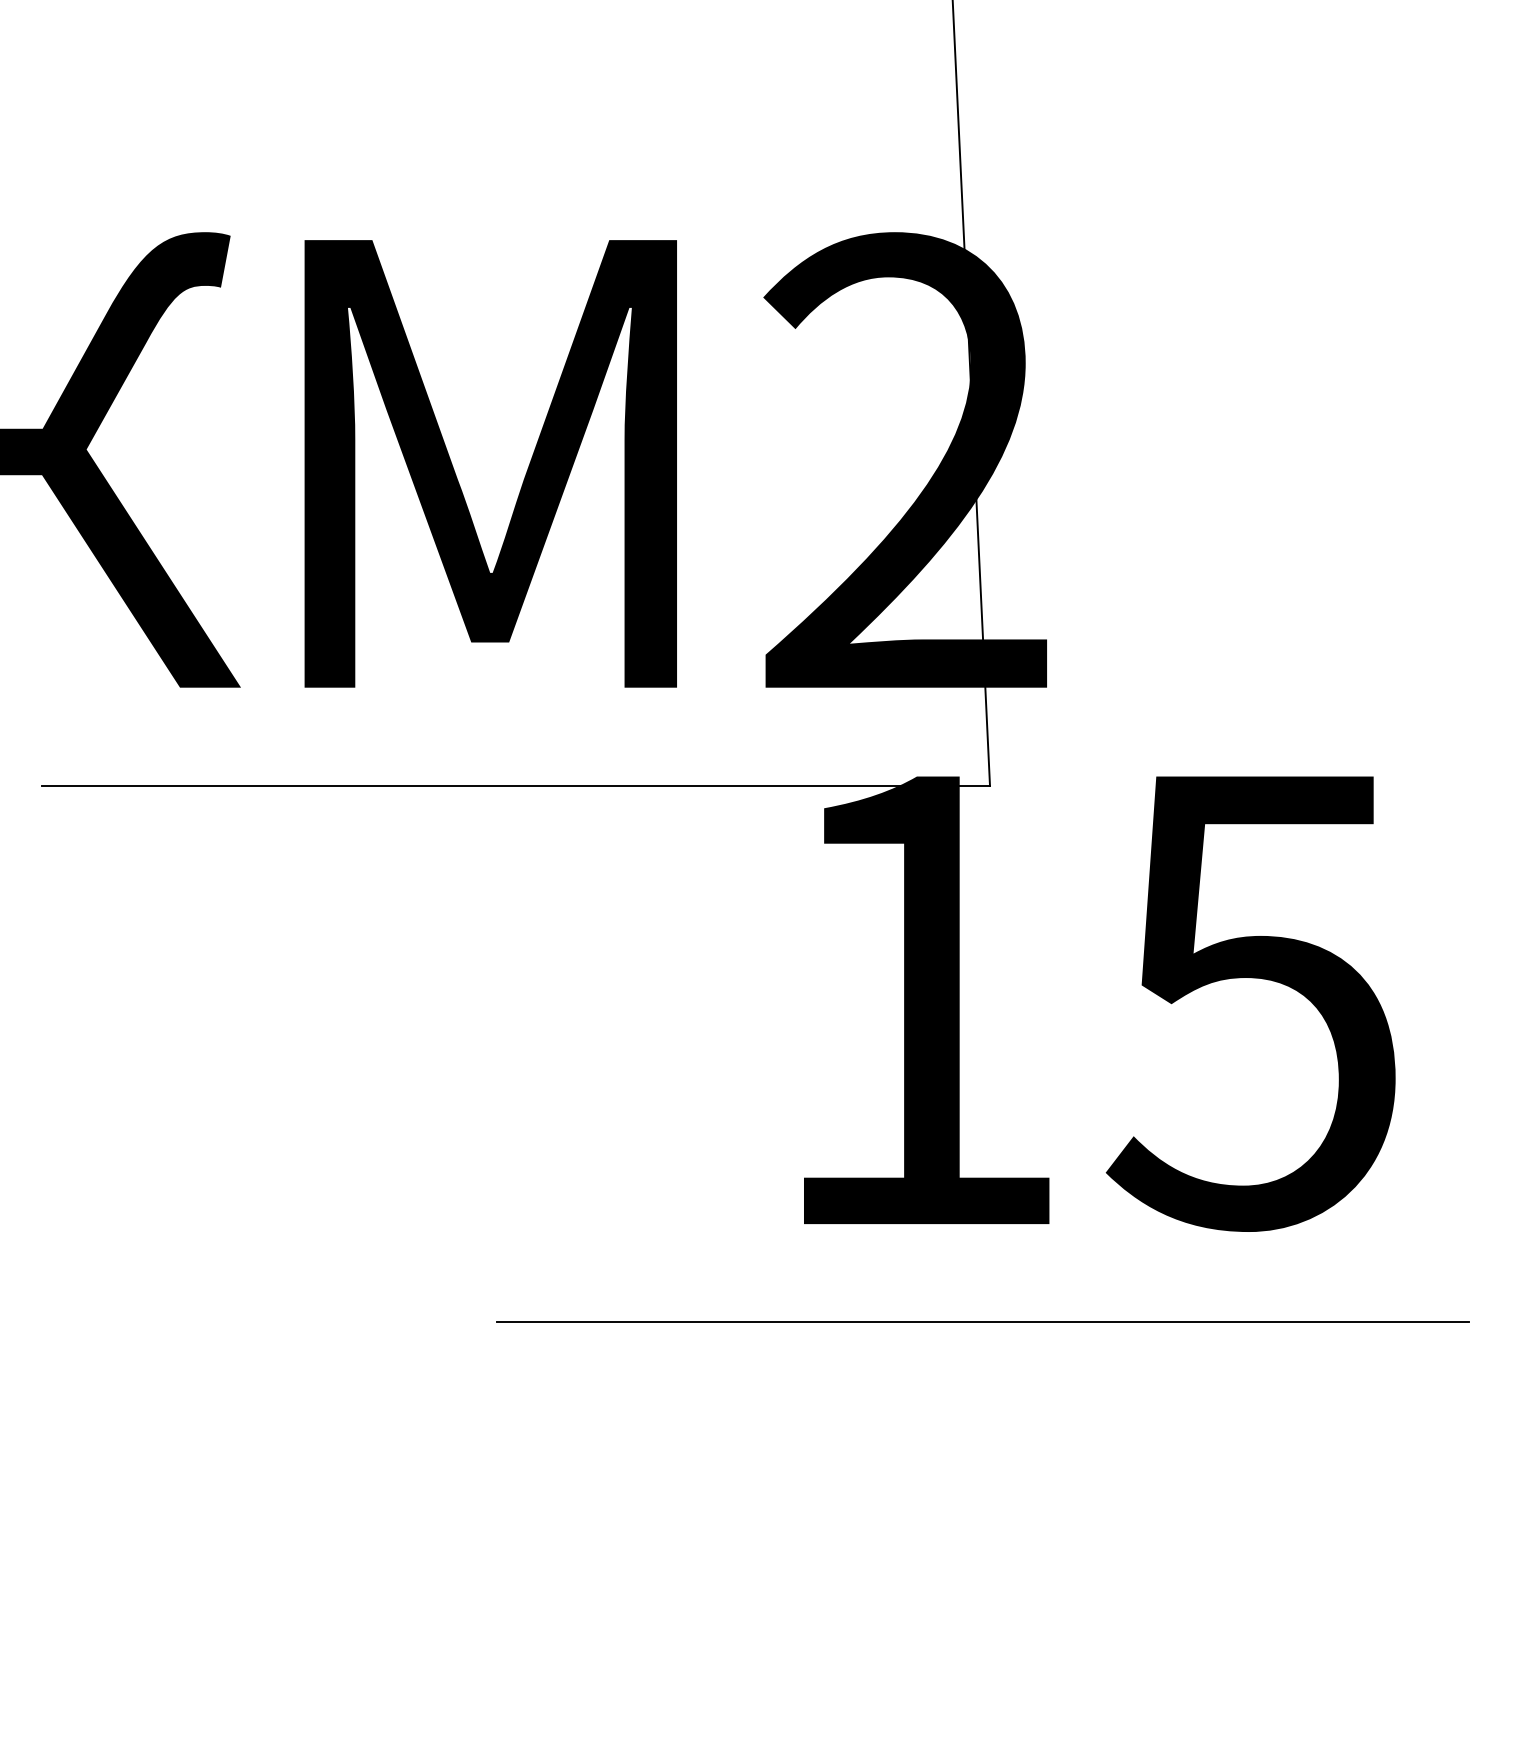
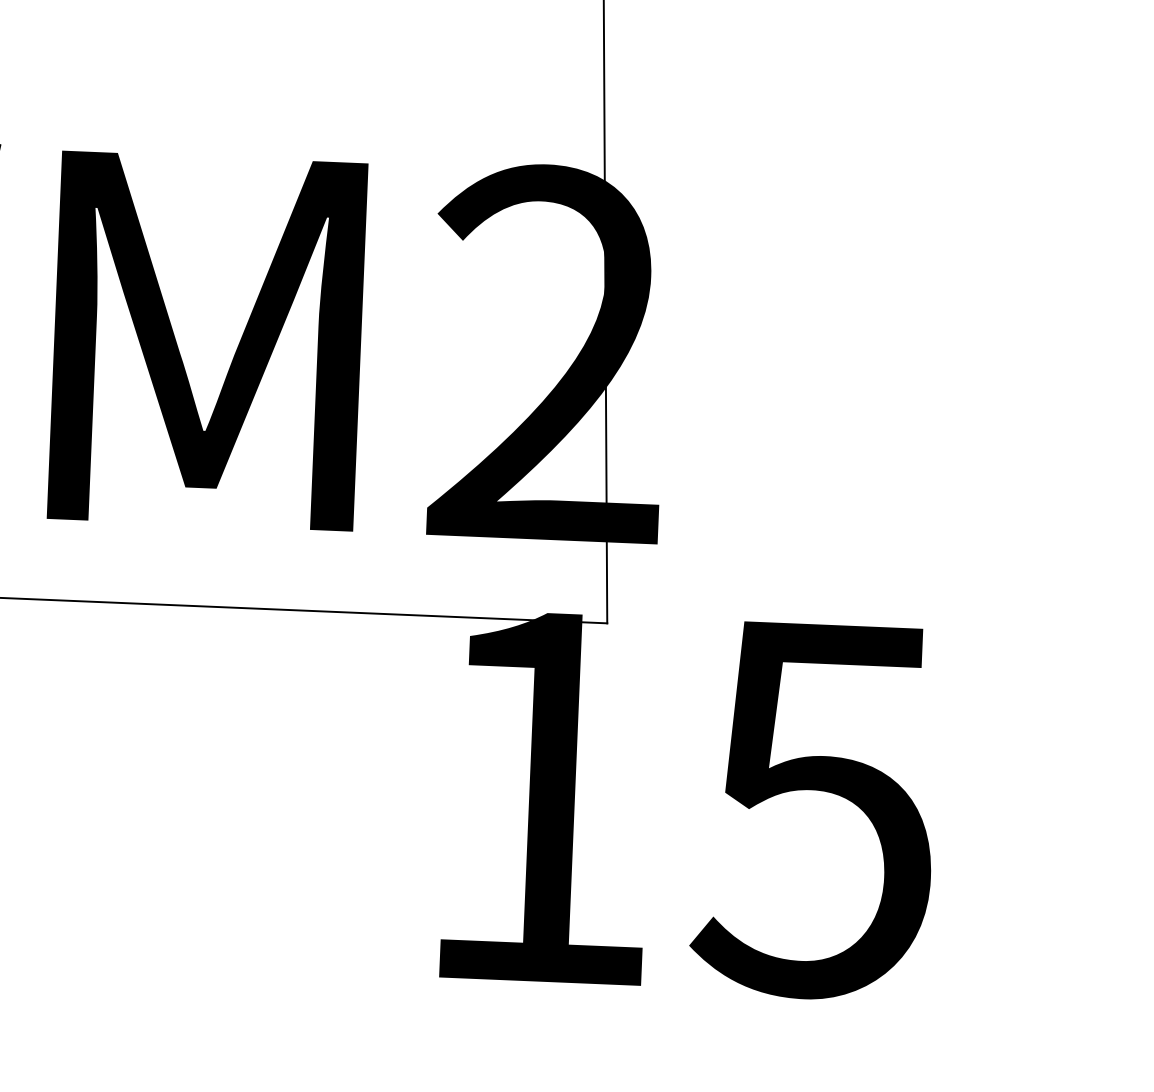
line: (983, 1322) -> (583, 1064), removed

